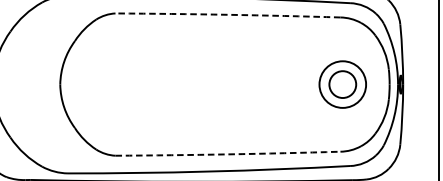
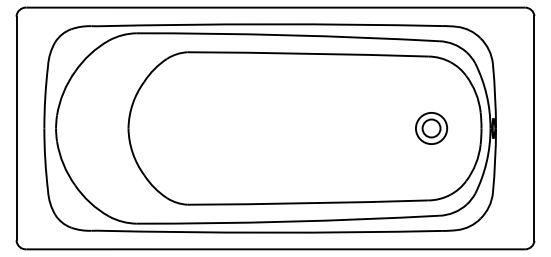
arc: (228, 14) -> (308, 53), dashed -> solid
part: (342, 84) -> (431, 128), size x0.62
arc: (228, 154) -> (308, 203), dashed -> solid

